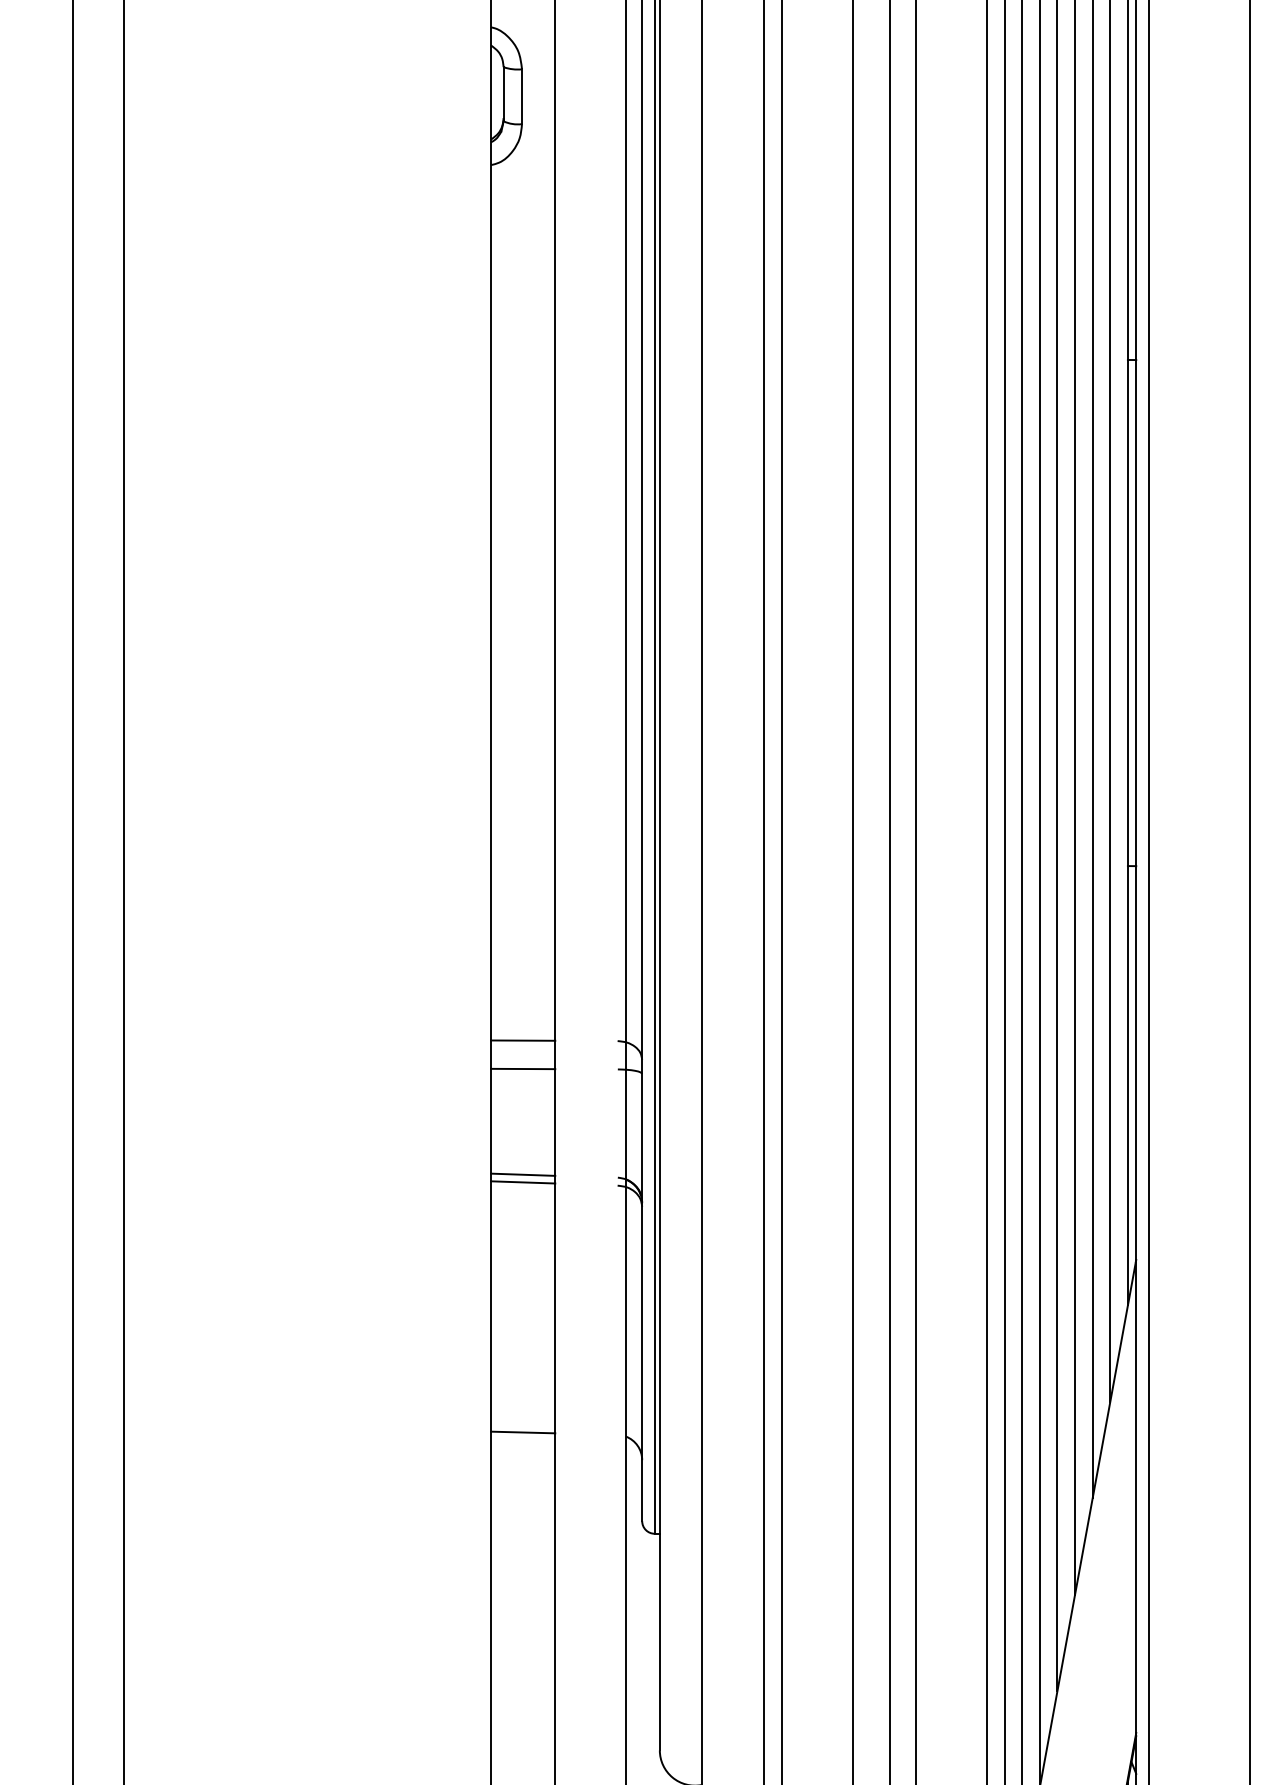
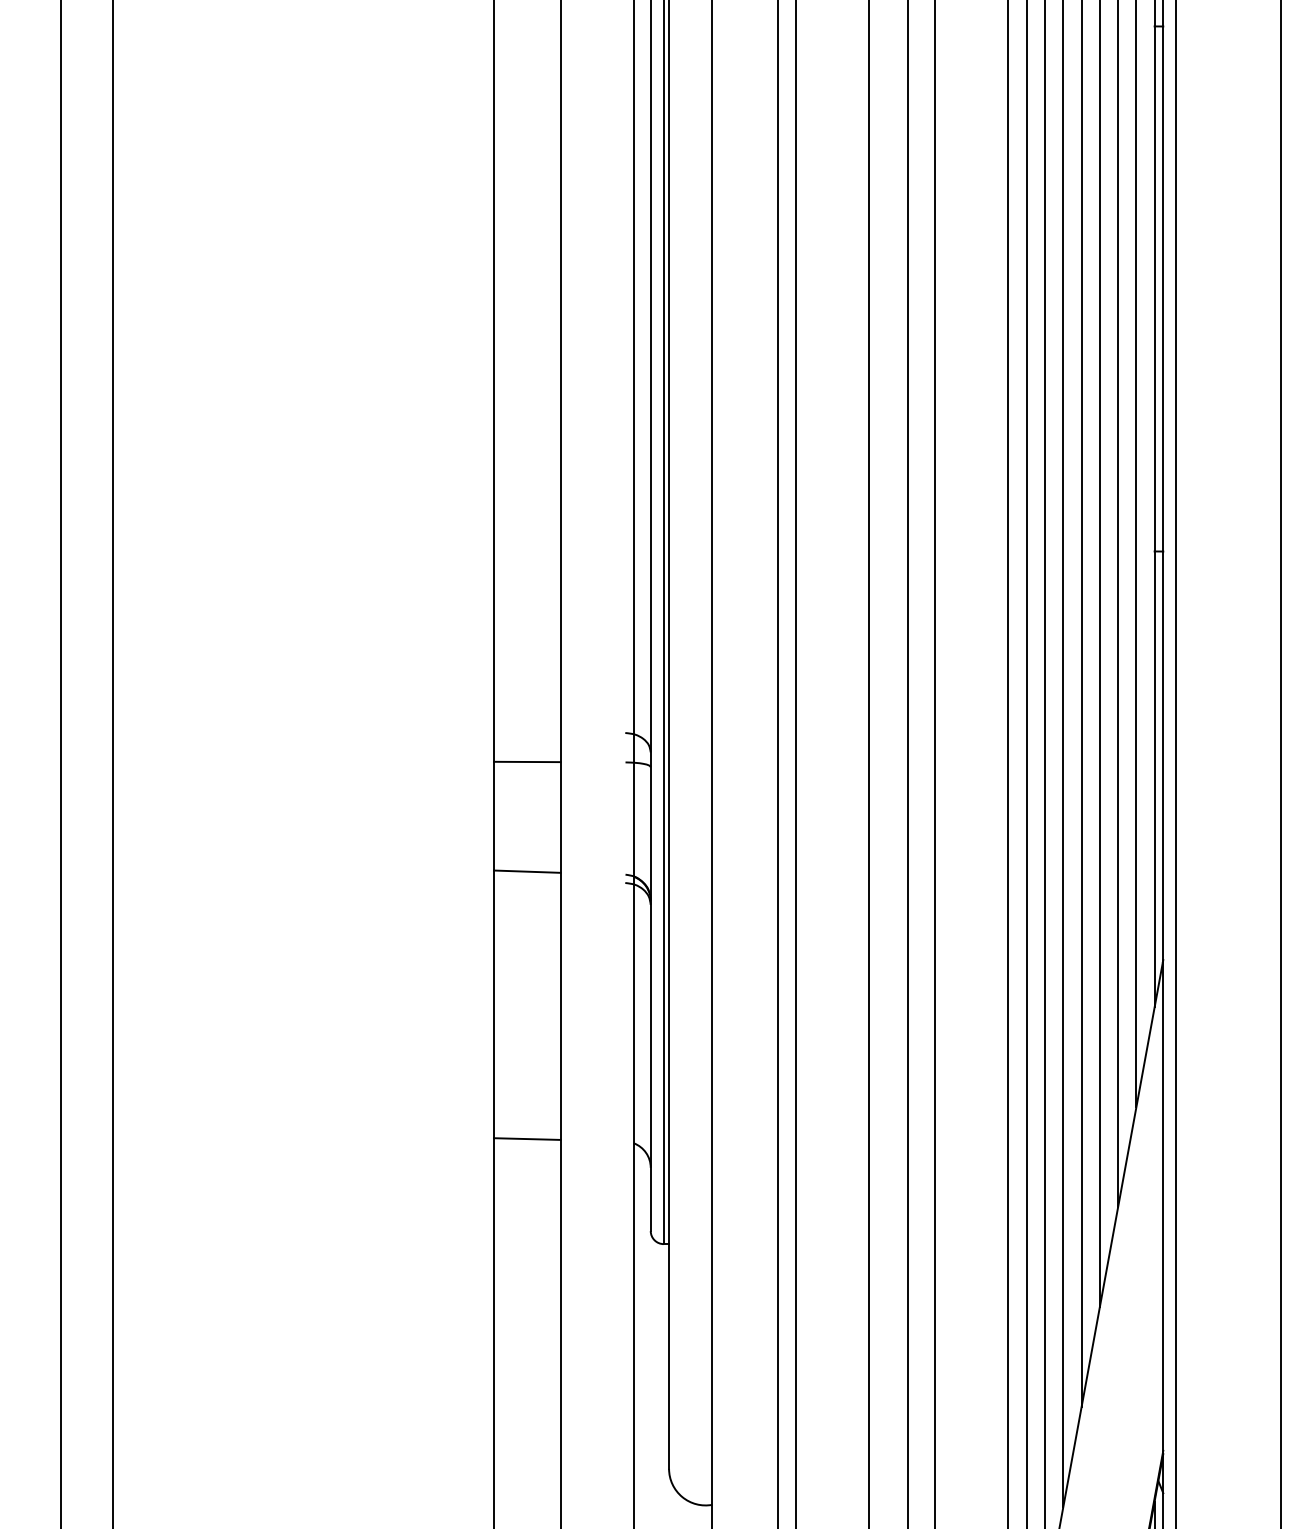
line: (523, 1040) -> (527, 732), removed
line: (523, 1182) -> (527, 879), removed

